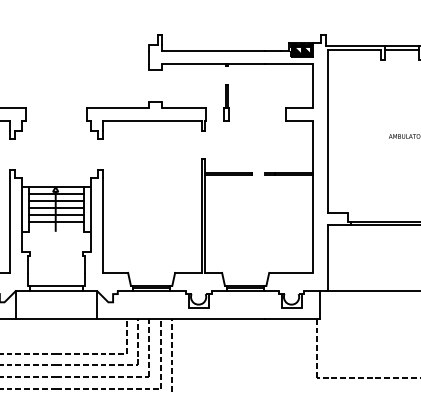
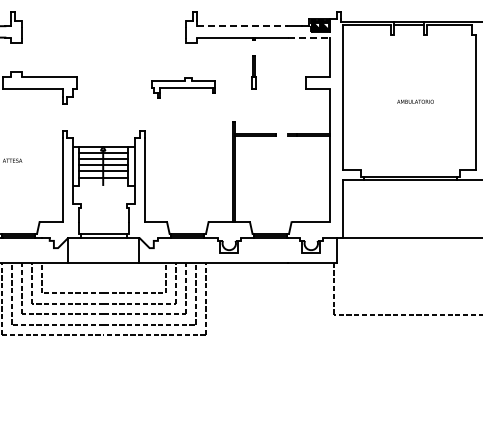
line: (214, 51) -> (243, 26), solid -> dashed
line: (288, 63) -> (308, 37), solid -> dashed
part: (146, 120) -> (183, 87), size x0.6

